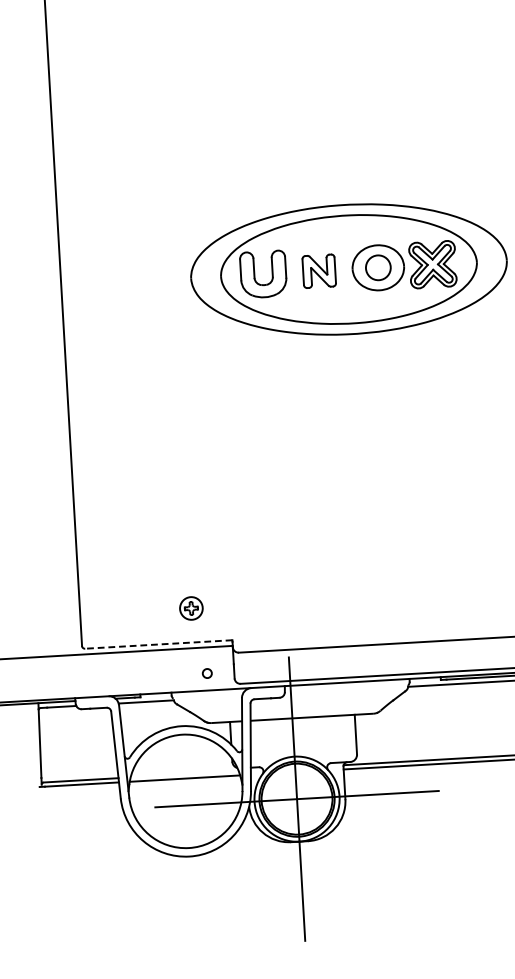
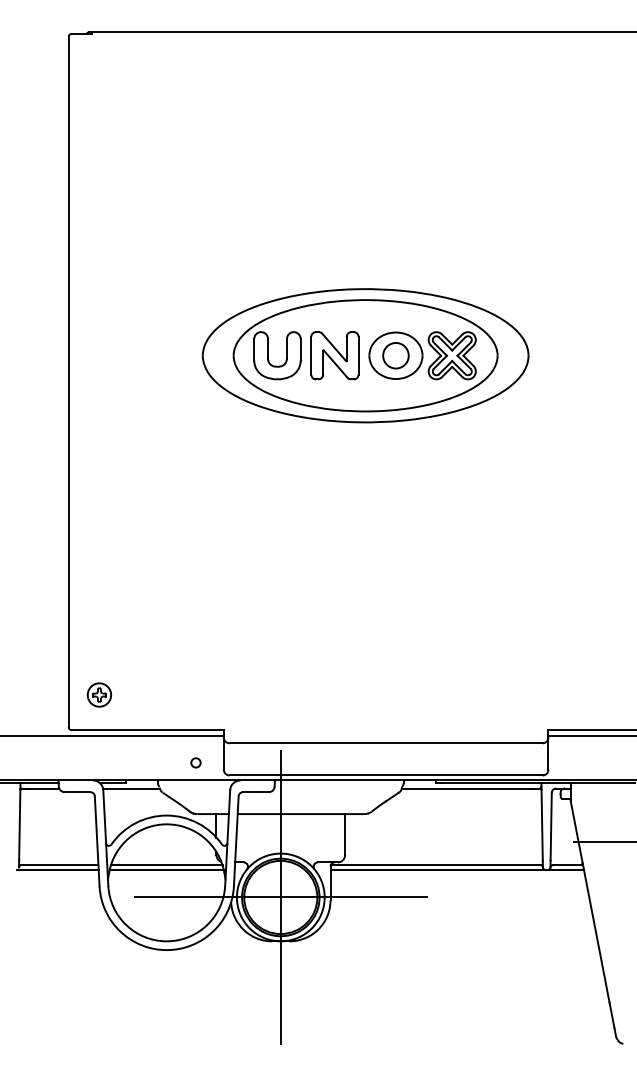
part: (318, 271) -> (334, 355), size x1.43
part: (190, 607) -> (98, 694), moved
line: (158, 644) -> (147, 730), dashed -> solid
line: (184, 774) -> (166, 865), added

